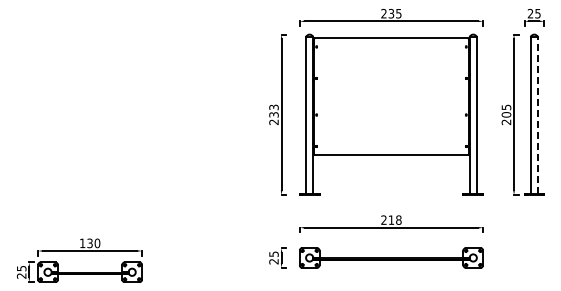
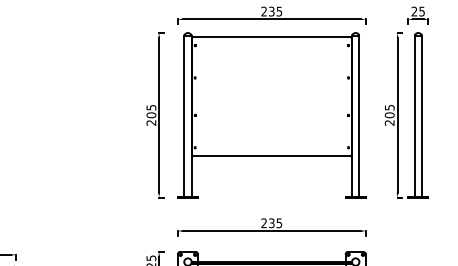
text: (273, 110) -> (150, 110), 233 -> 205
line: (537, 115) -> (421, 115), dashed -> solid
text: (394, 219) -> (274, 222), 218 -> 235

